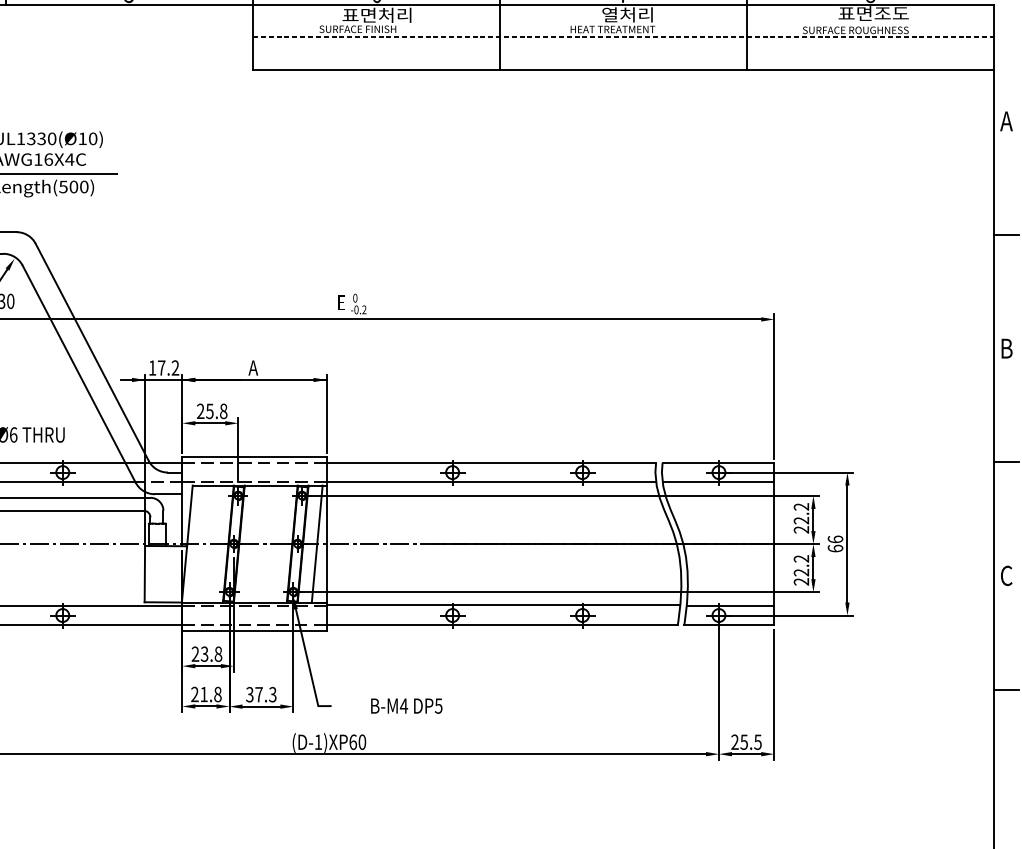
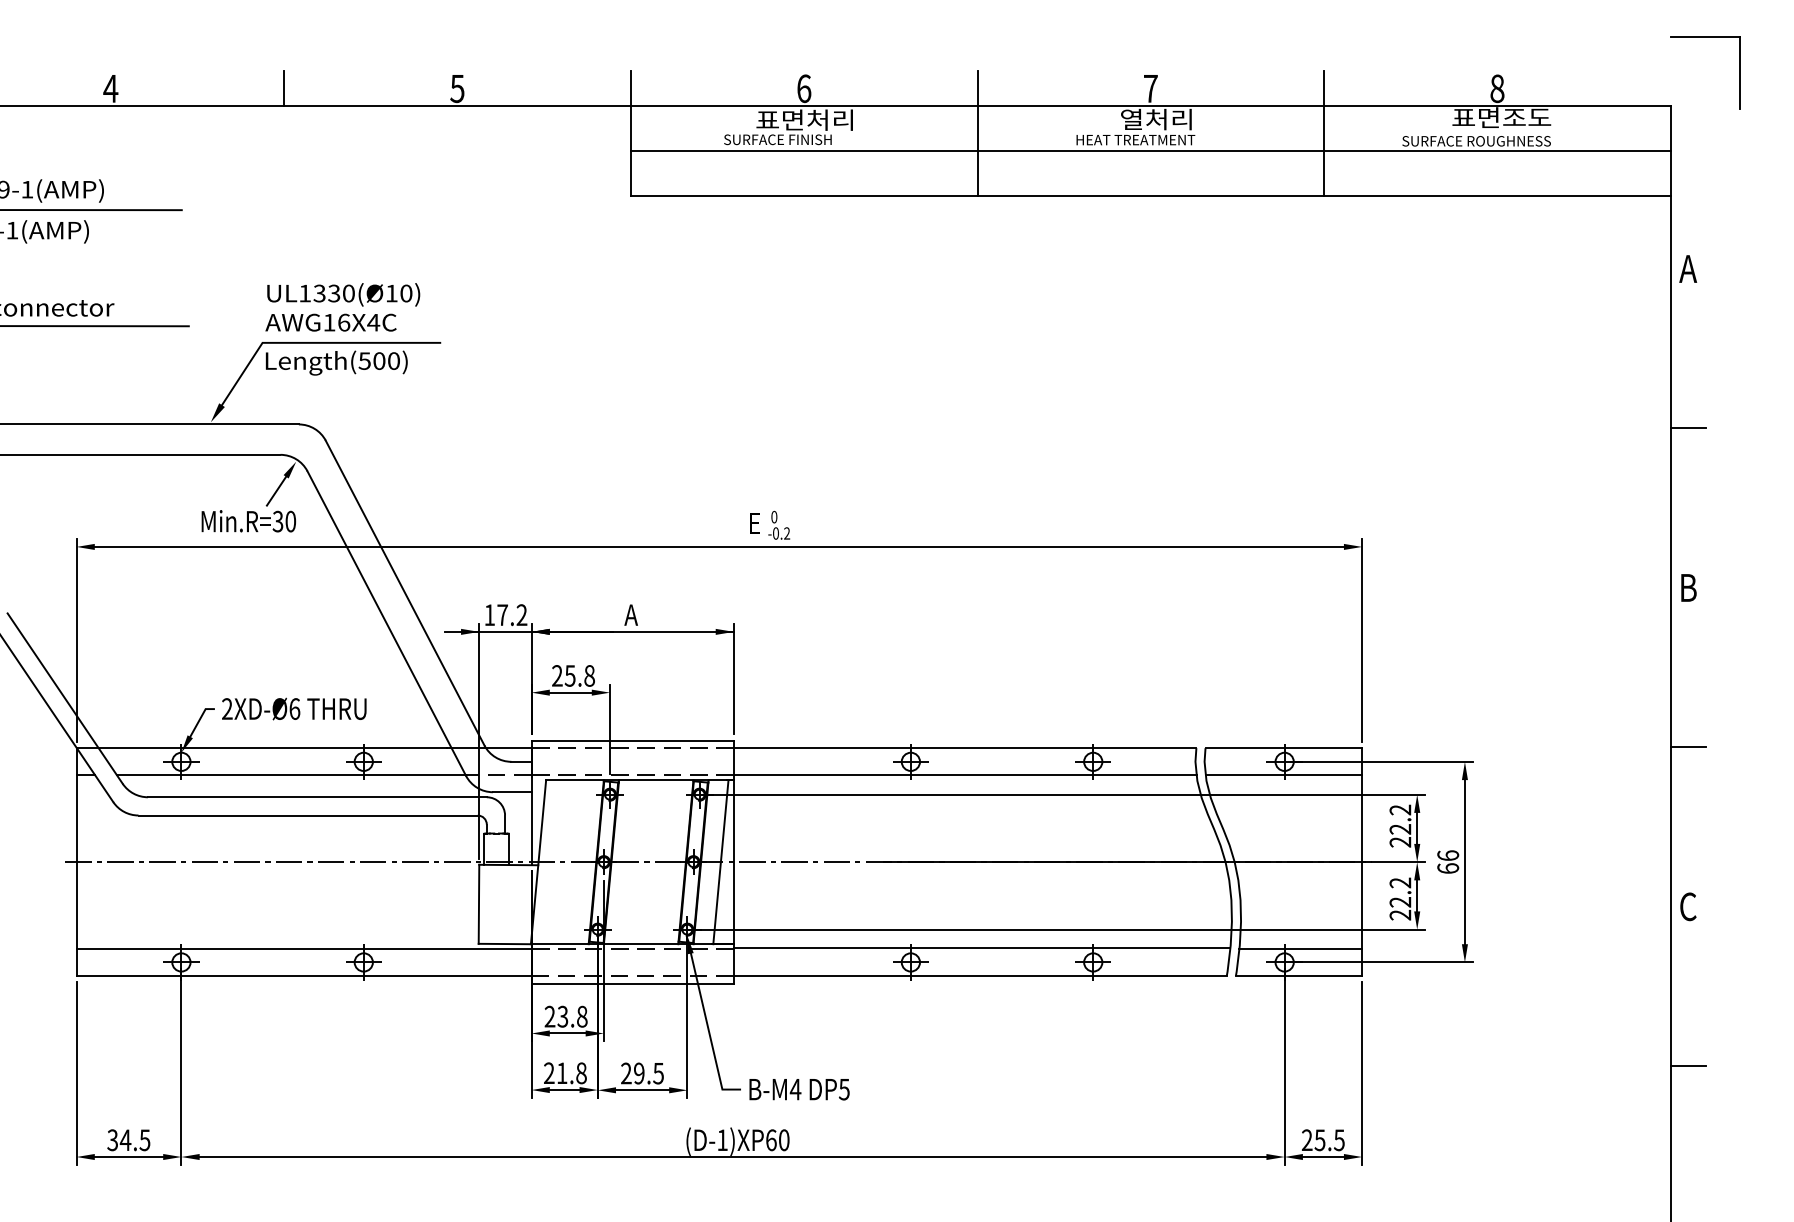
line: (623, 37) -> (1150, 151), dashed -> solid
text: (260, 694) -> (641, 1073), 37.3 -> 29.5
text: (406, 706) -> (799, 1089), moved

